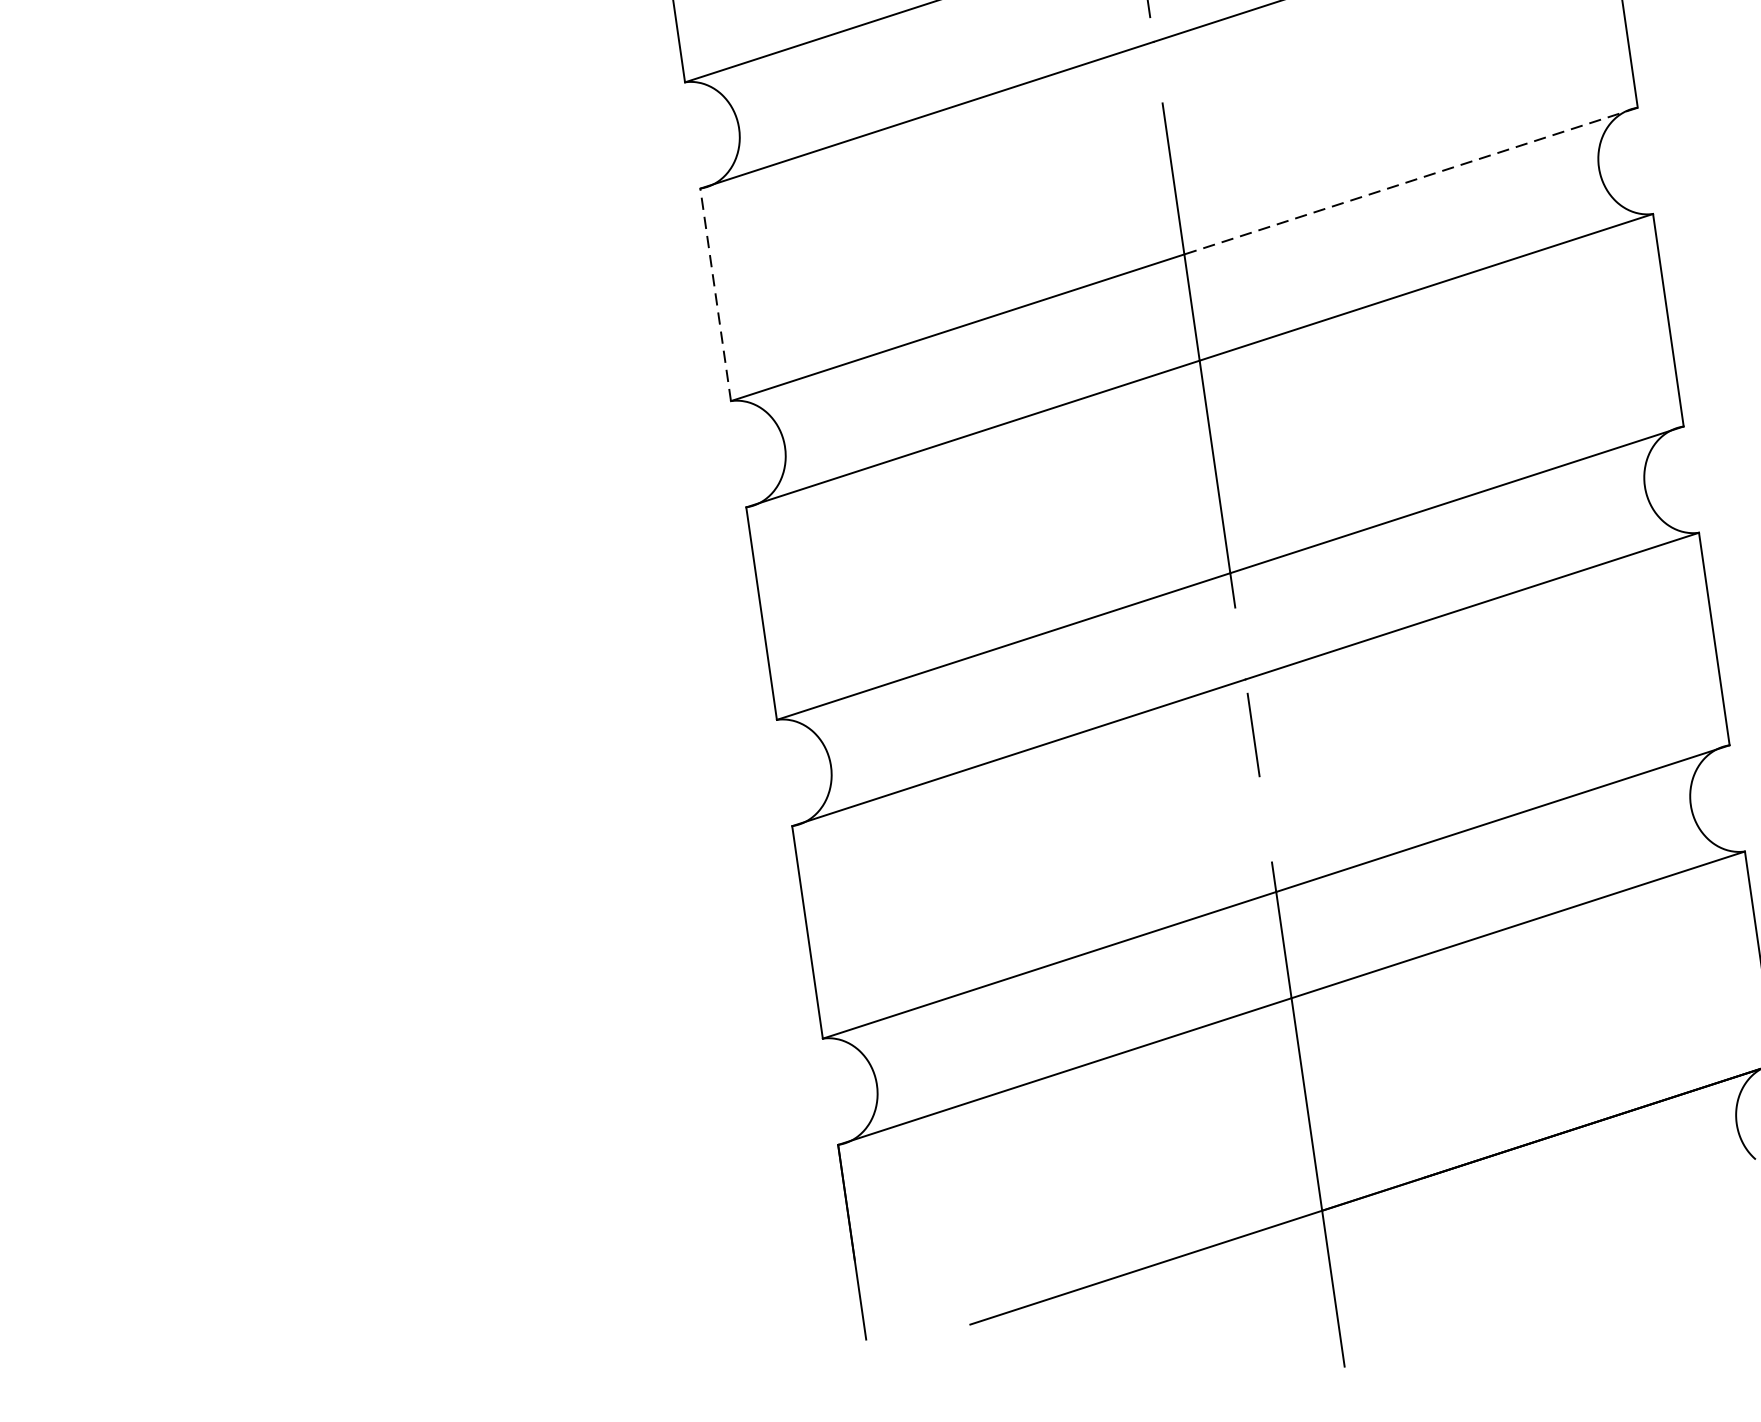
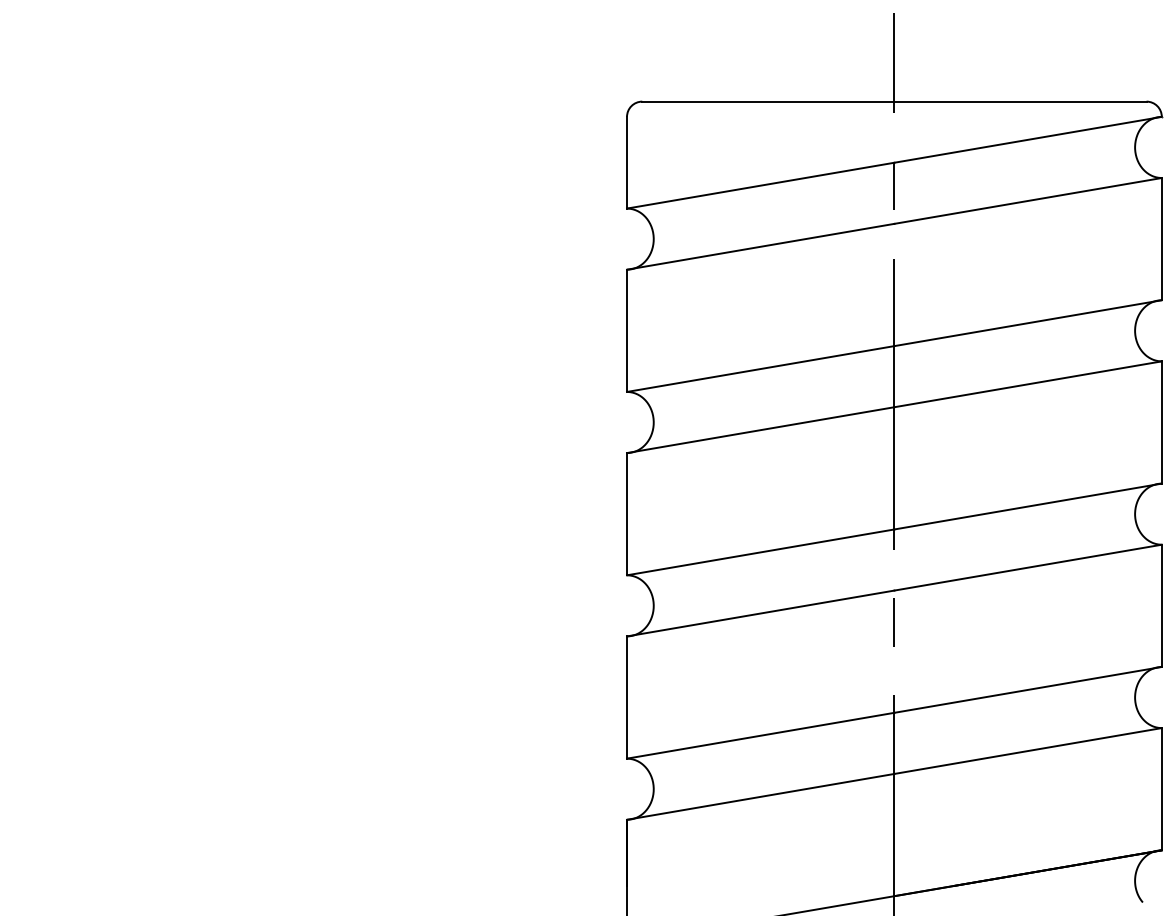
line: (1411, 181) -> (1028, 323), dashed -> solid
line: (716, 294) -> (627, 330), dashed -> solid

